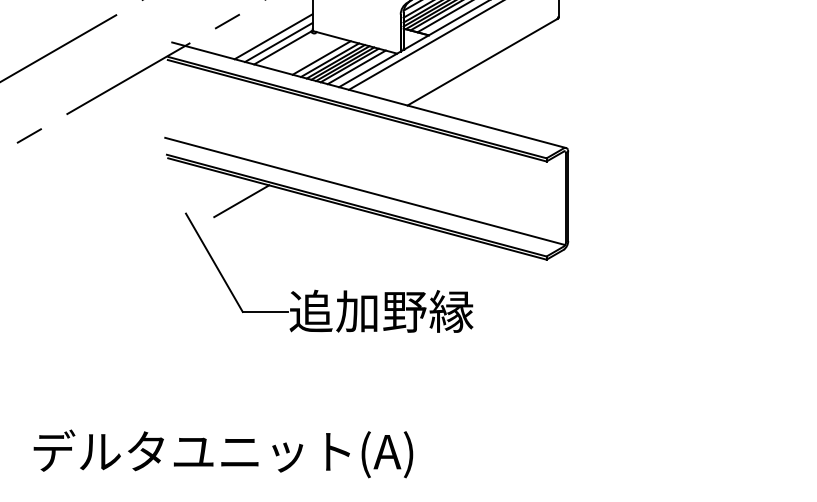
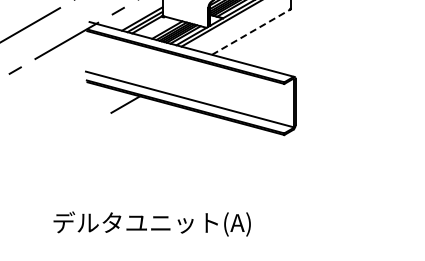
line: (483, 62) -> (251, 32), solid -> dashed
part: (316, 289) -> (164, 150), removed
text: (222, 452) -> (151, 223), moved

